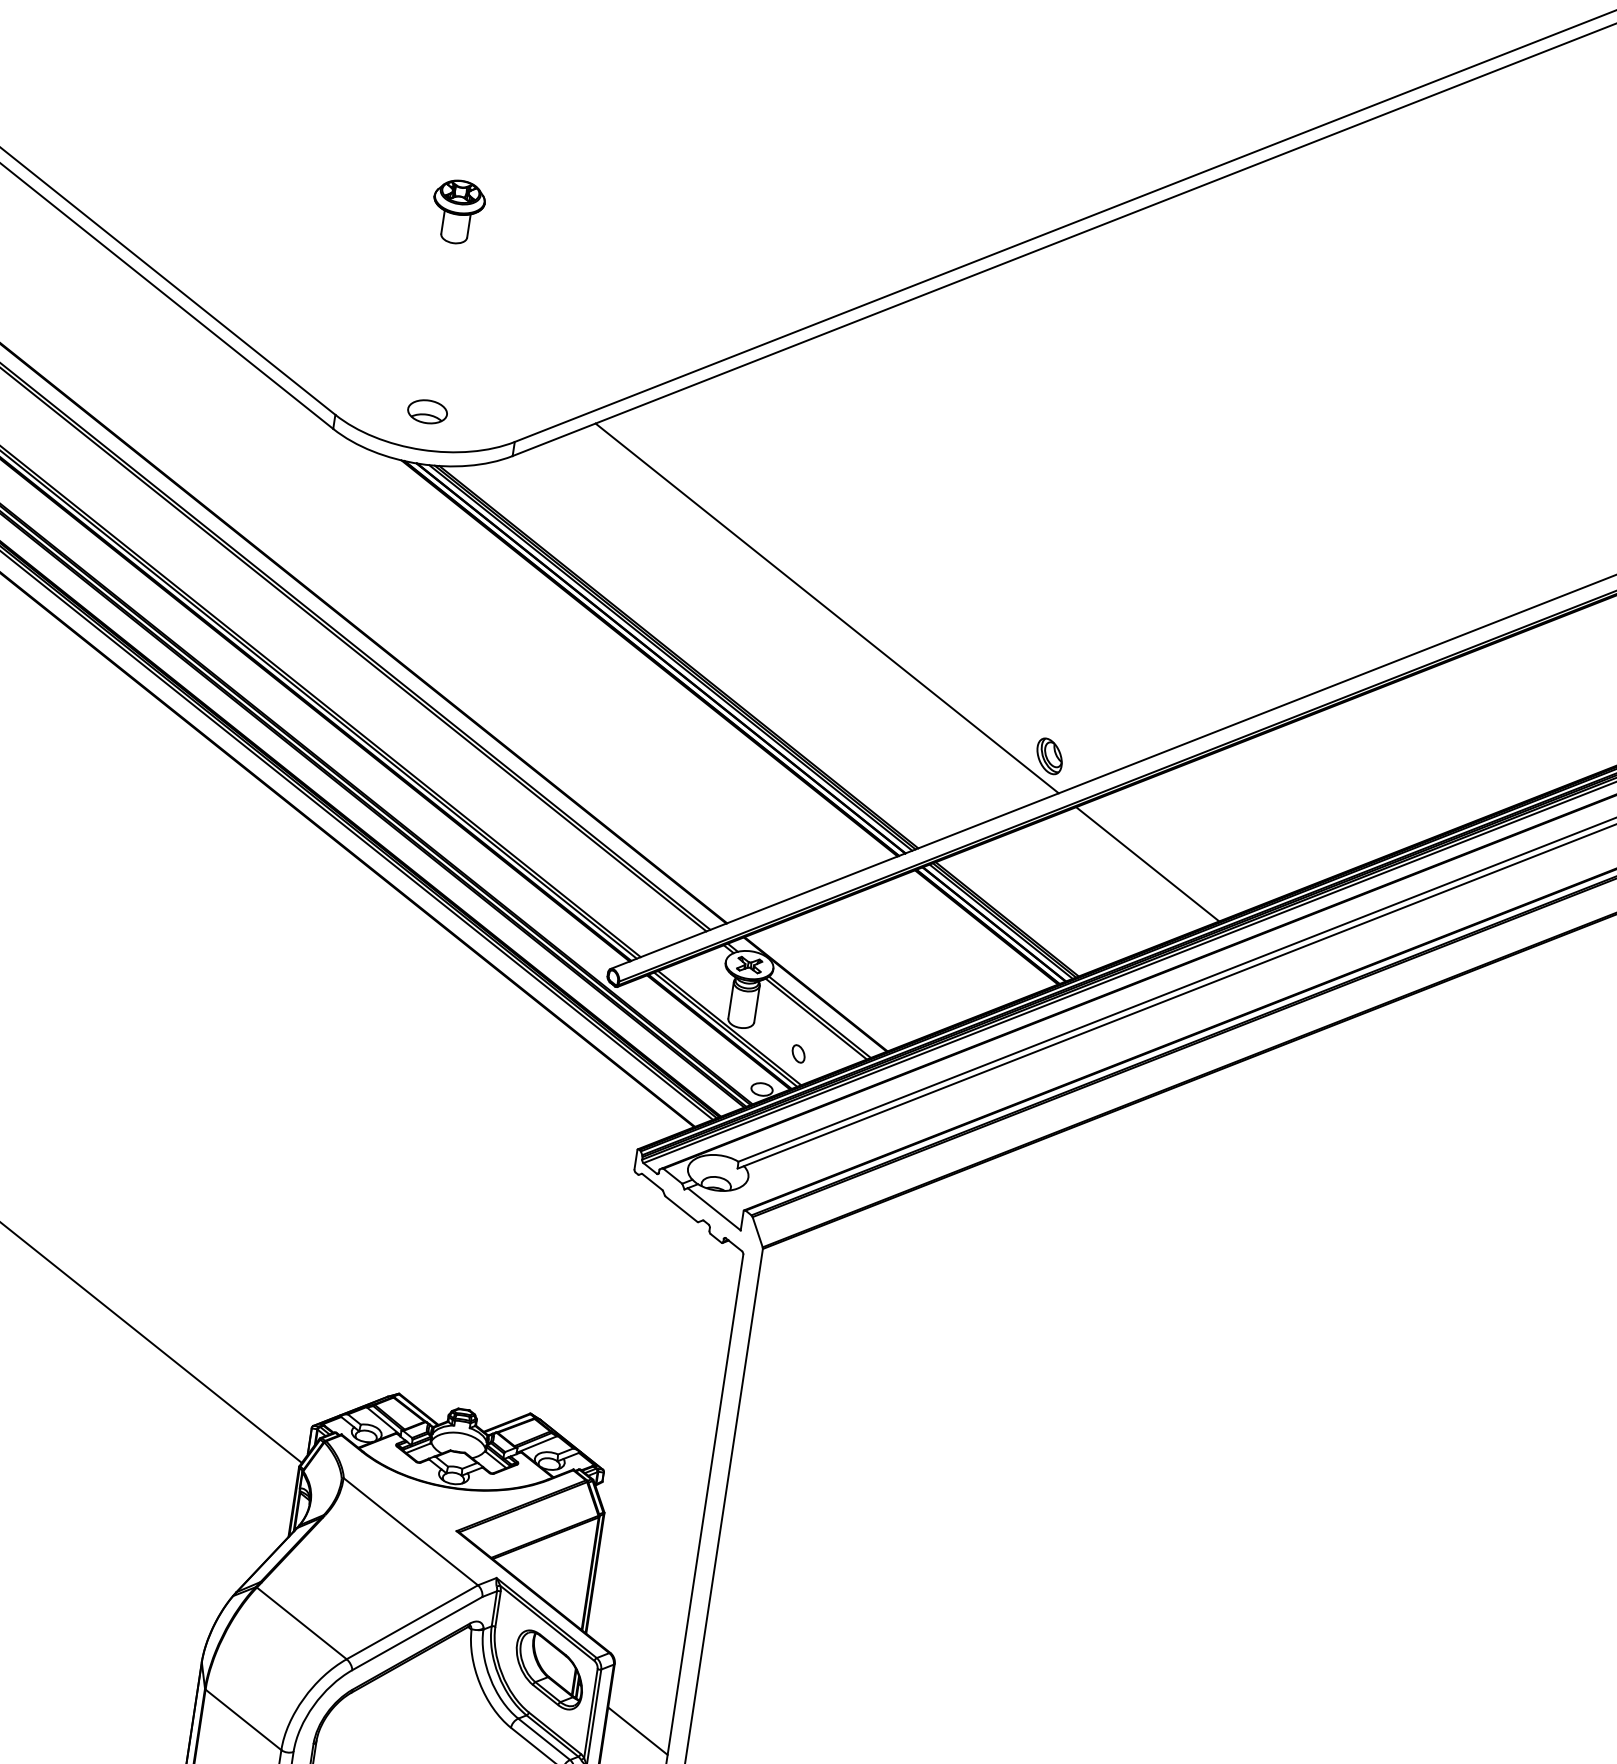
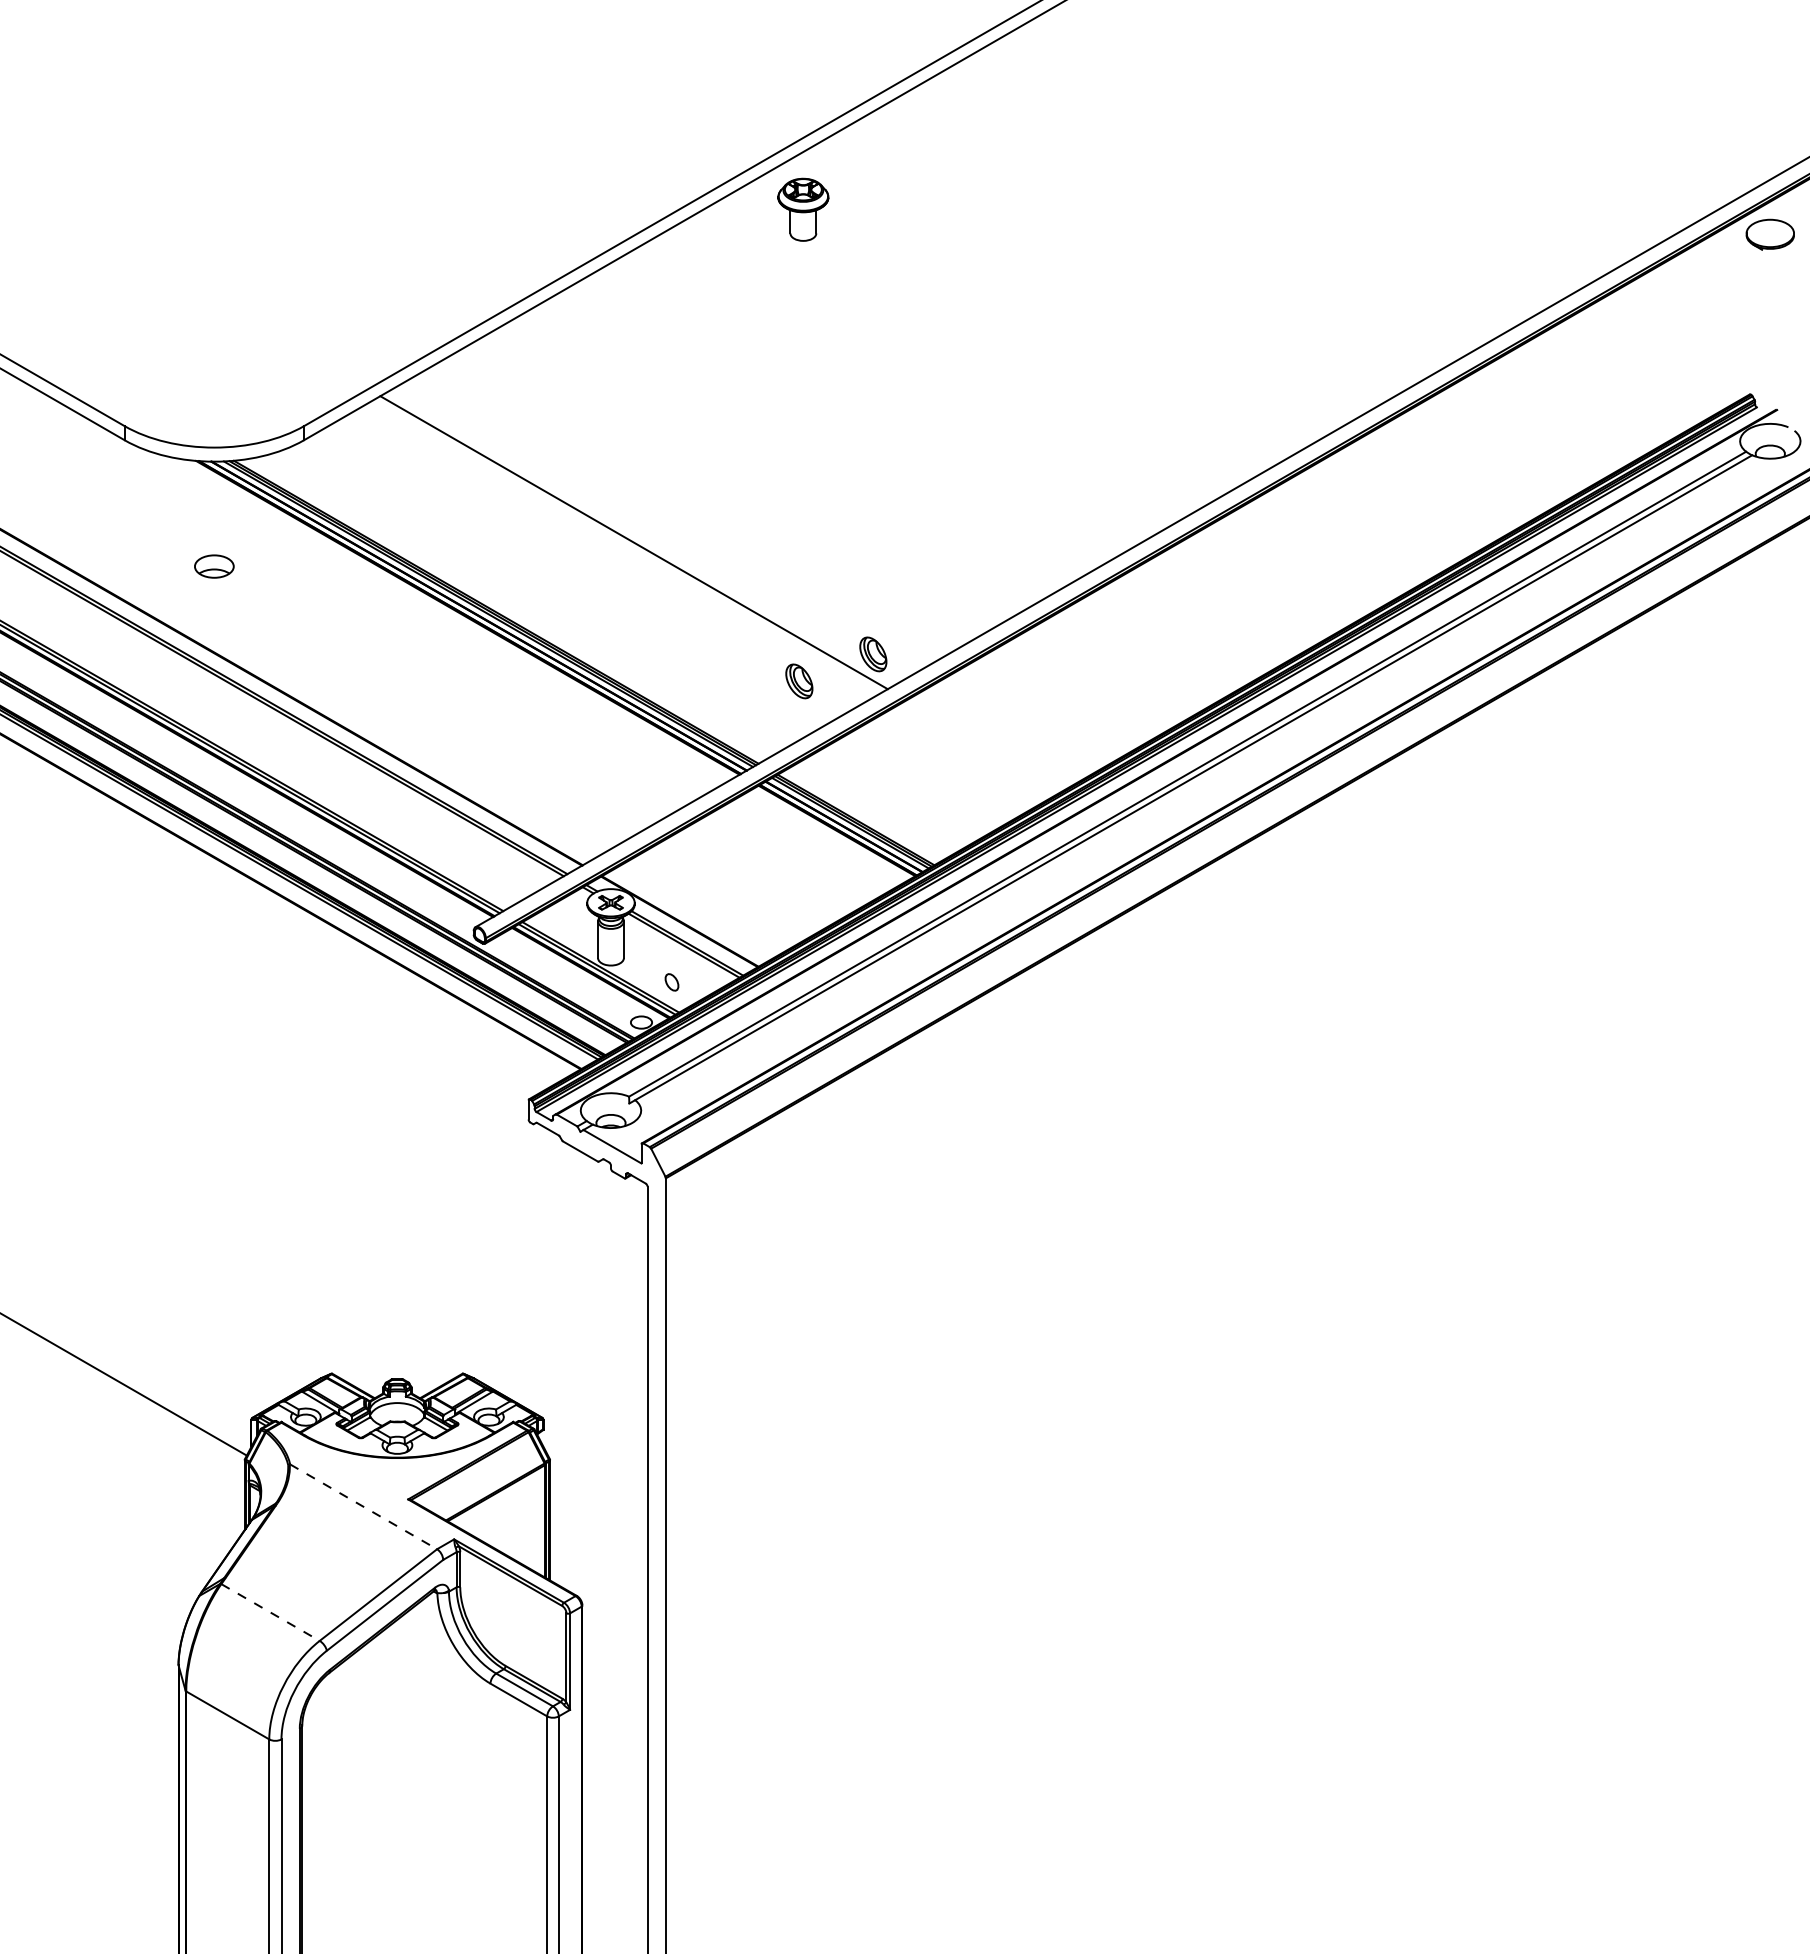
part: (457, 211) -> (803, 209), moved
part: (427, 411) -> (214, 566), moved
part: (971, 772) -> (799, 681), added
line: (1147, 864) -> (984, 745), removed
line: (410, 1531) -> (363, 1506), solid -> dashed
line: (301, 1623) -> (270, 1612), solid -> dashed
part: (549, 1670) -> (519, 1621), removed
line: (637, 1730) -> (614, 1667), removed

